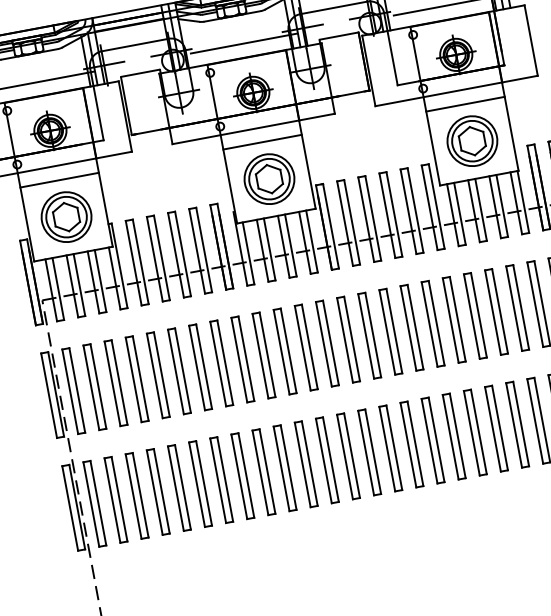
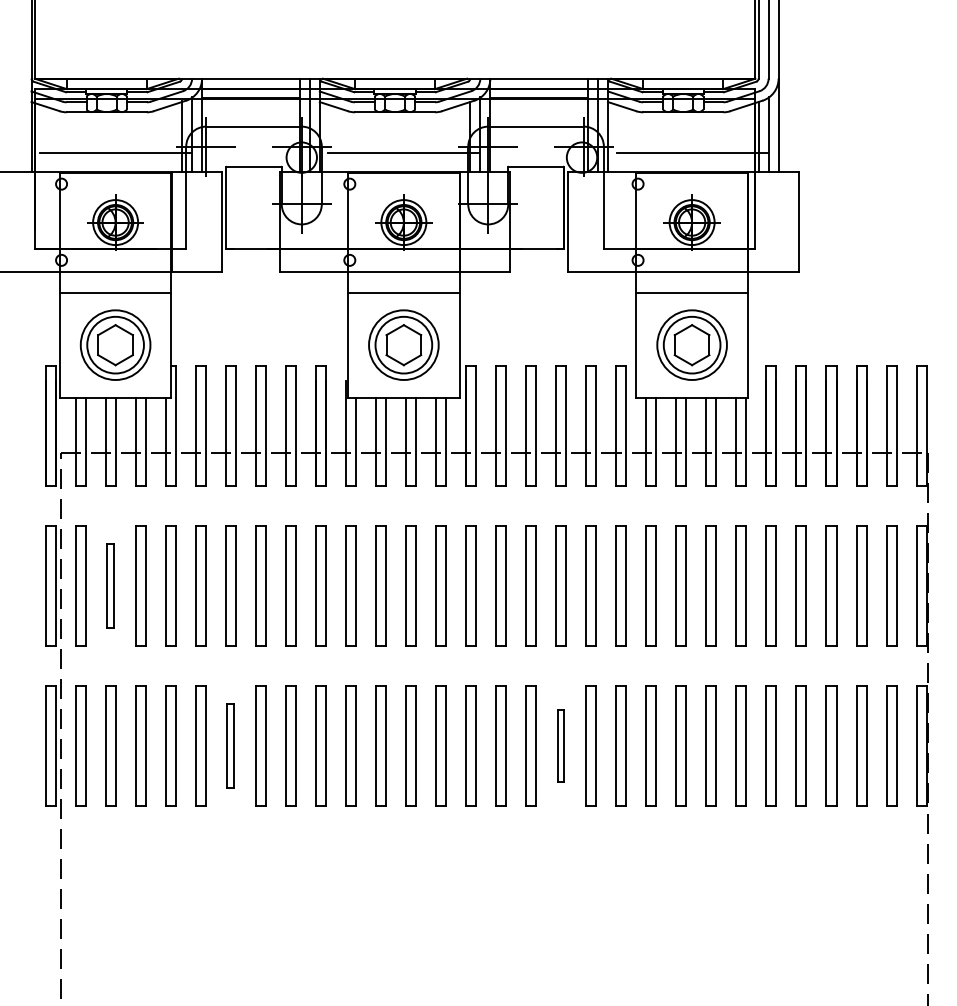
part: (94, 387) -> (110, 585), size x0.7
part: (432, 440) -> (560, 745), size x0.6
part: (200, 483) -> (230, 745), size x0.7

